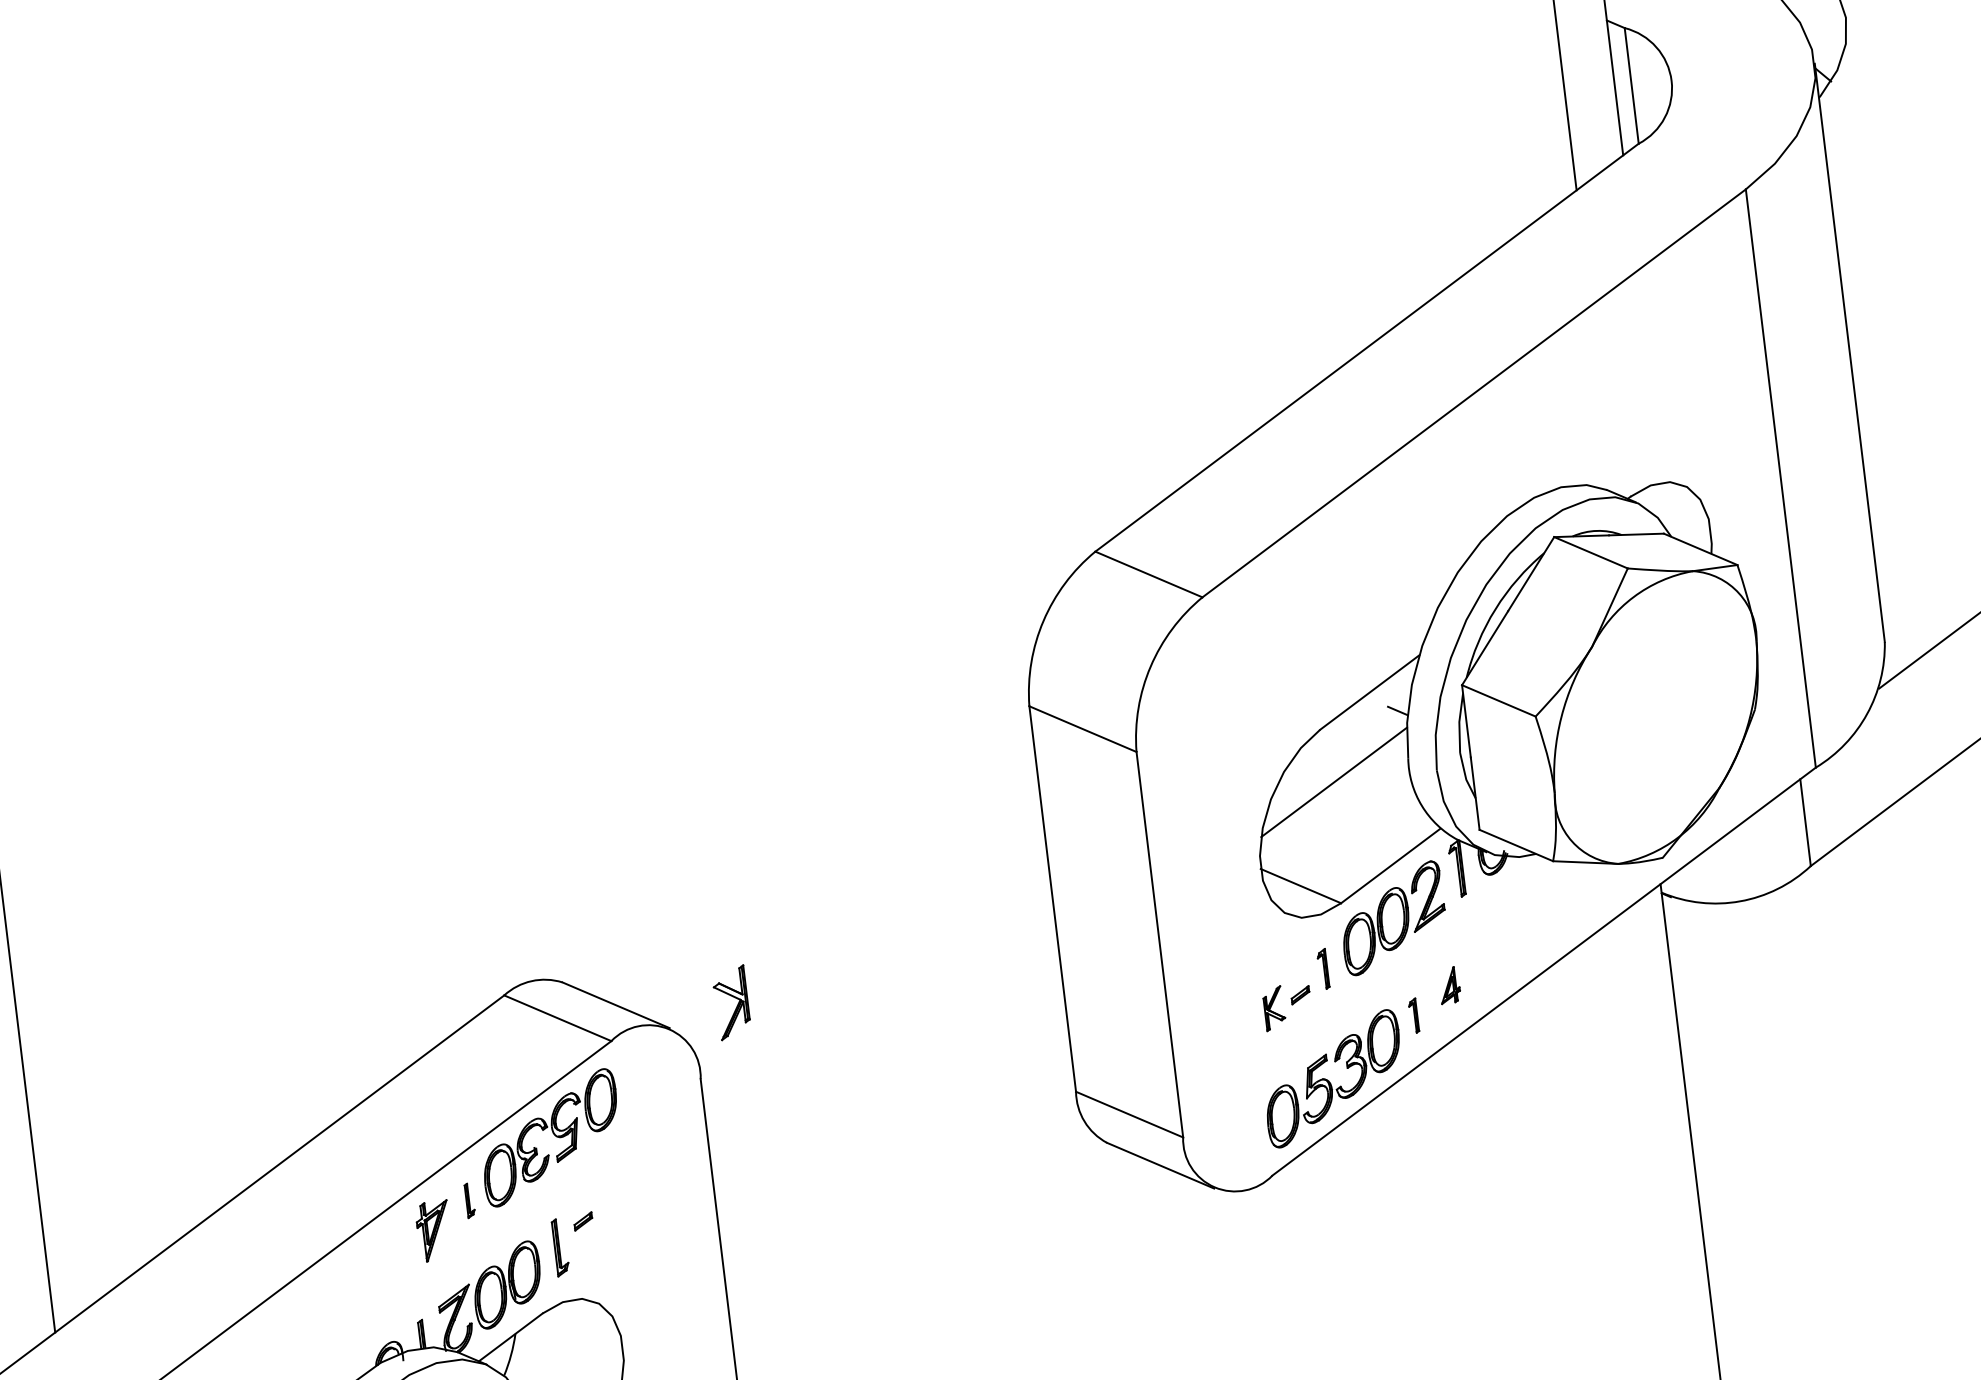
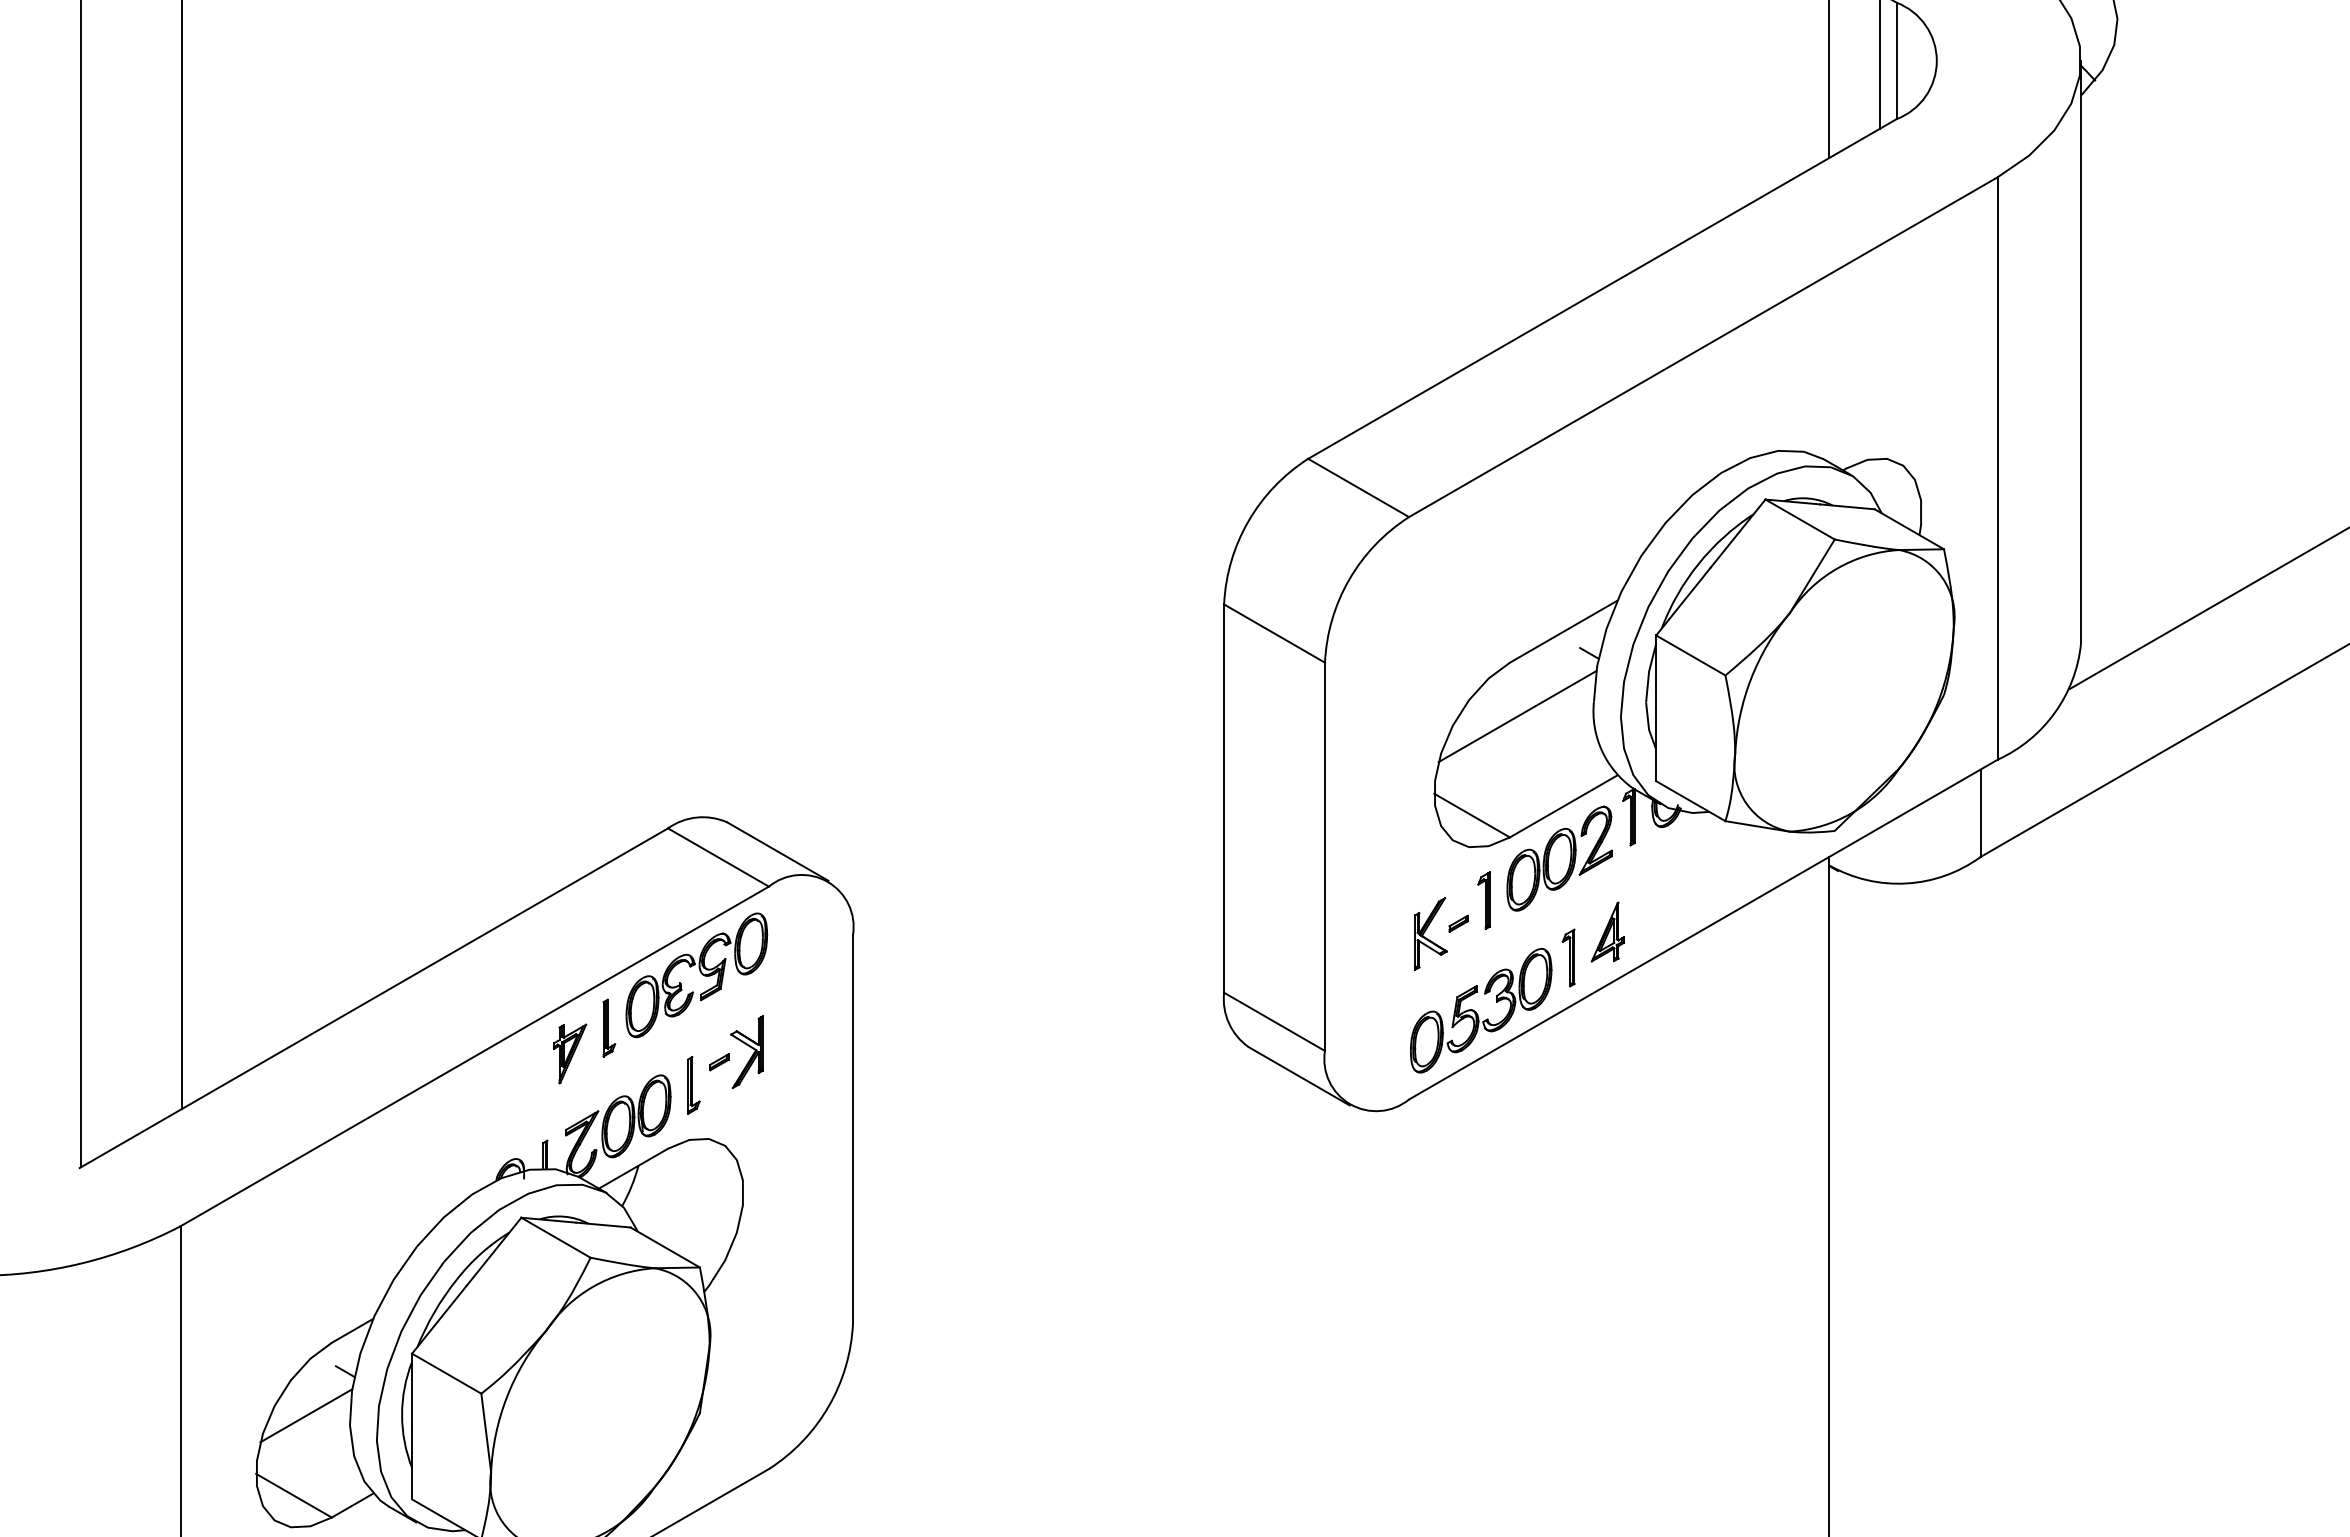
part: (1323, 968) -> (1484, 900), size x1.43
part: (1449, 984) -> (1607, 931), size x1.67
part: (731, 1002) -> (746, 1051), moved
part: (1273, 1008) -> (1430, 933), size x1.67
part: (1413, 1015) -> (1568, 957), size x1.67
part: (470, 1200) -> (609, 1027), size x1.67

